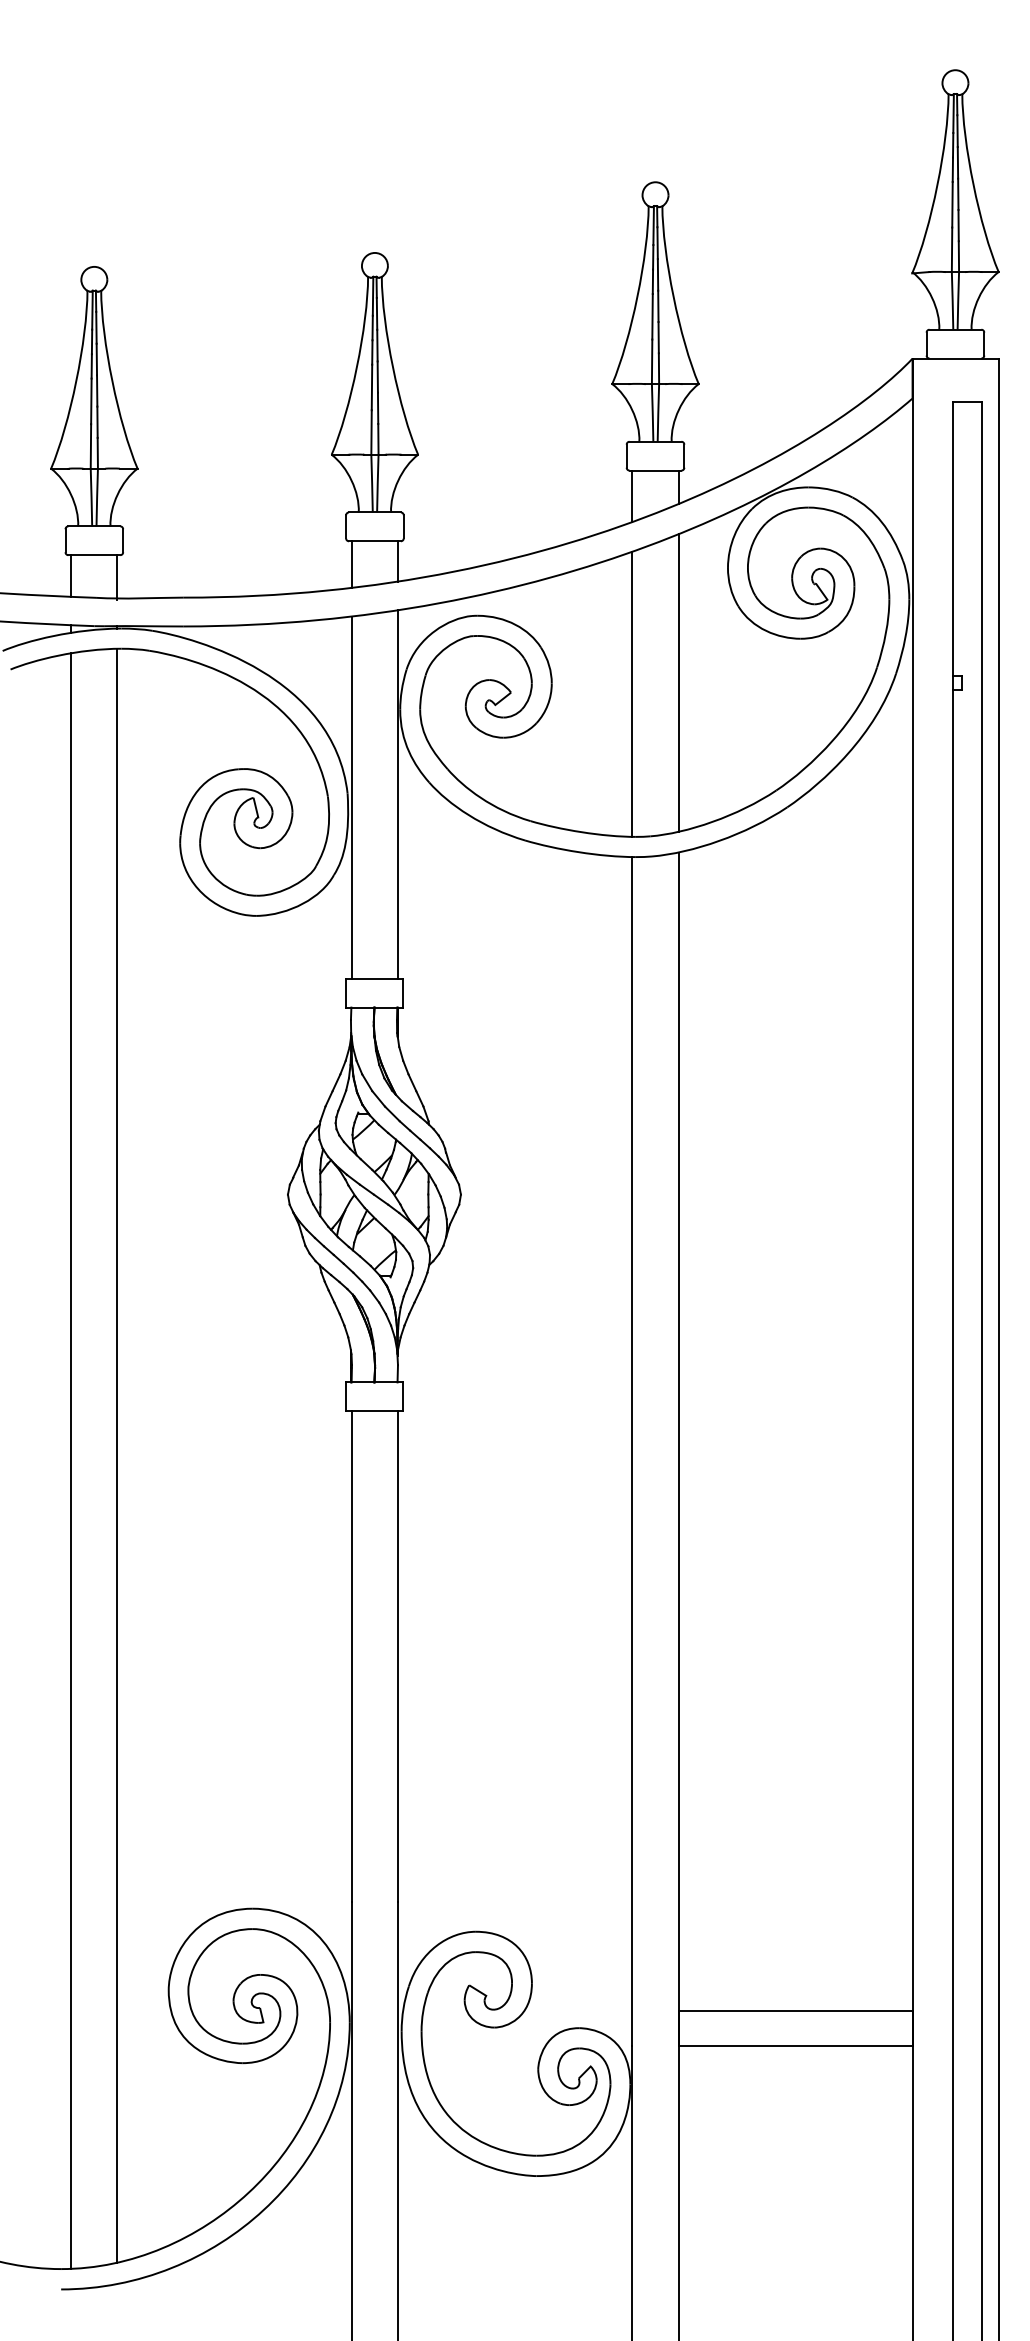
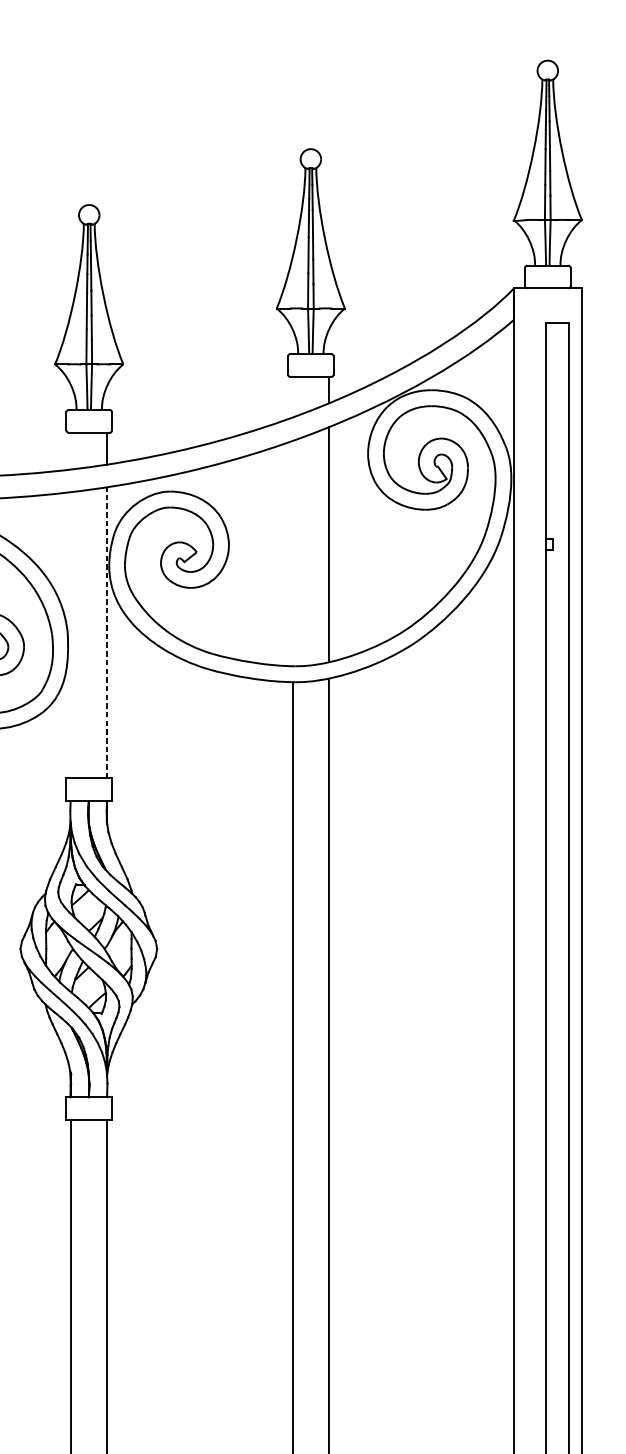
line: (632, 496) -> (292, 397), removed
line: (351, 564) -> (70, 451), removed
line: (632, 693) -> (292, 552), removed
line: (397, 794) -> (107, 632), solid -> dashed
line: (351, 797) -> (70, 635), removed

